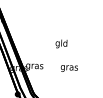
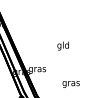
text: (68, 68) -> (70, 84), moved

